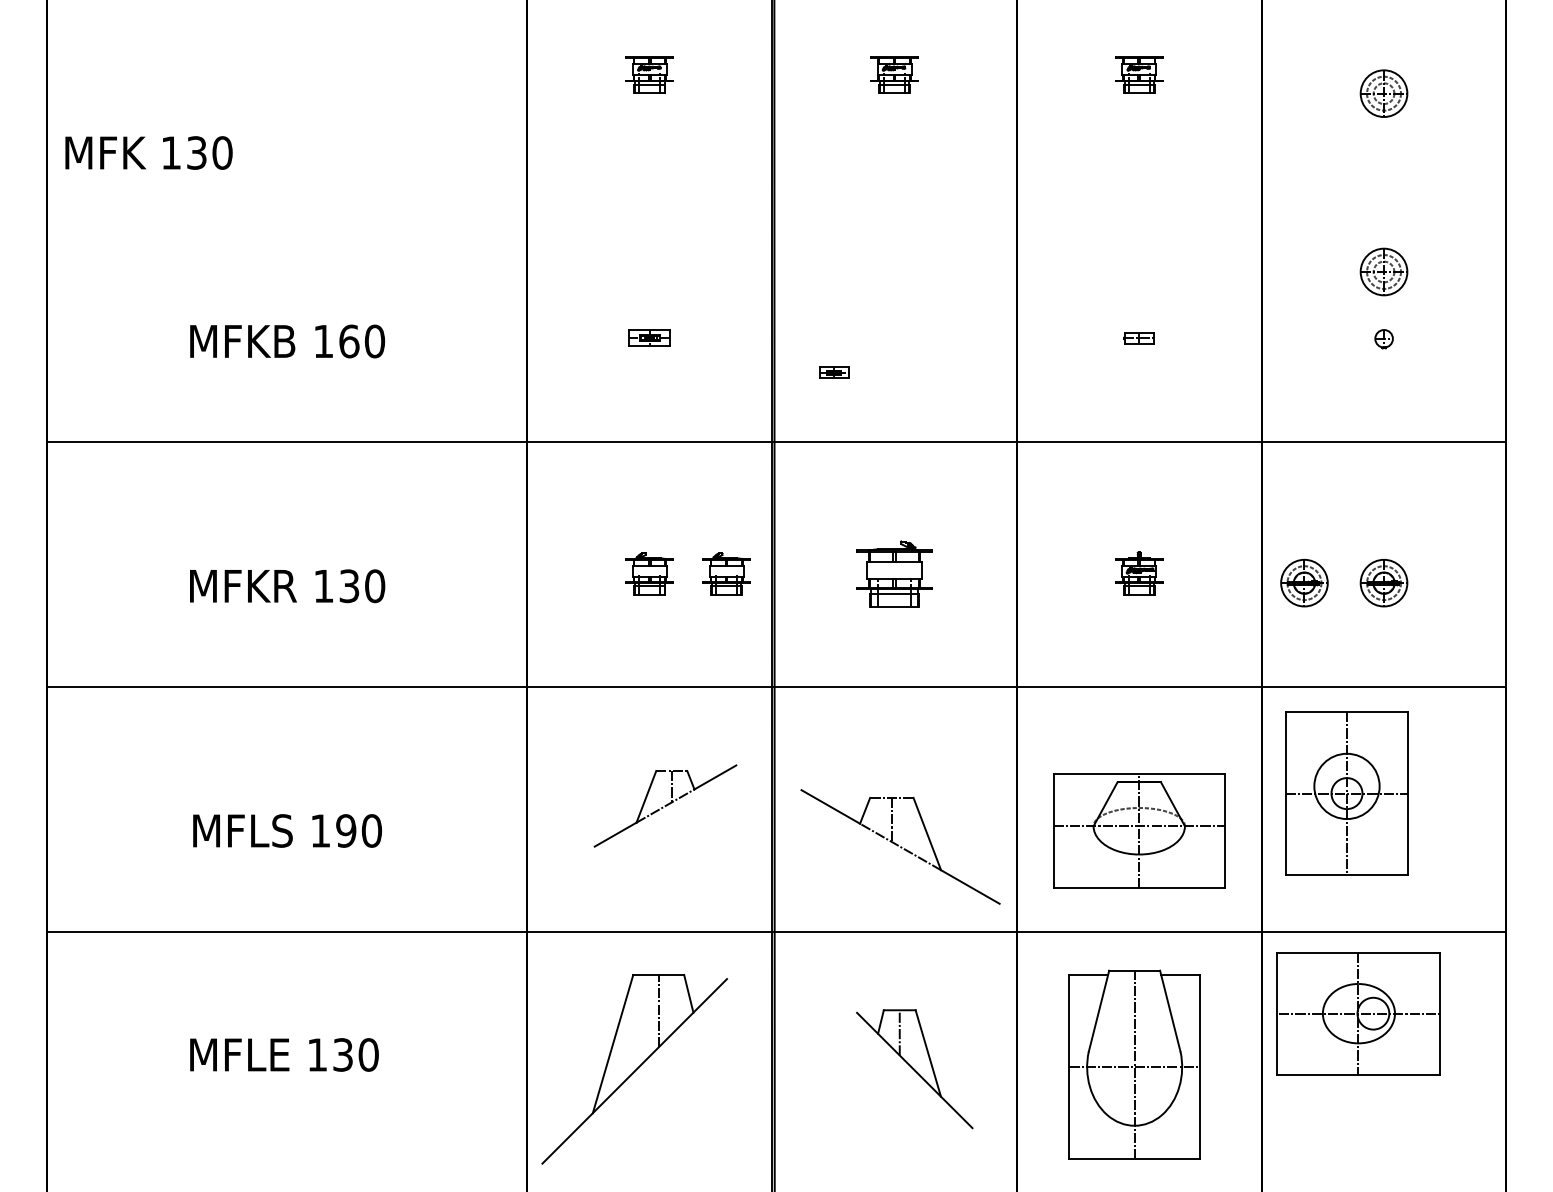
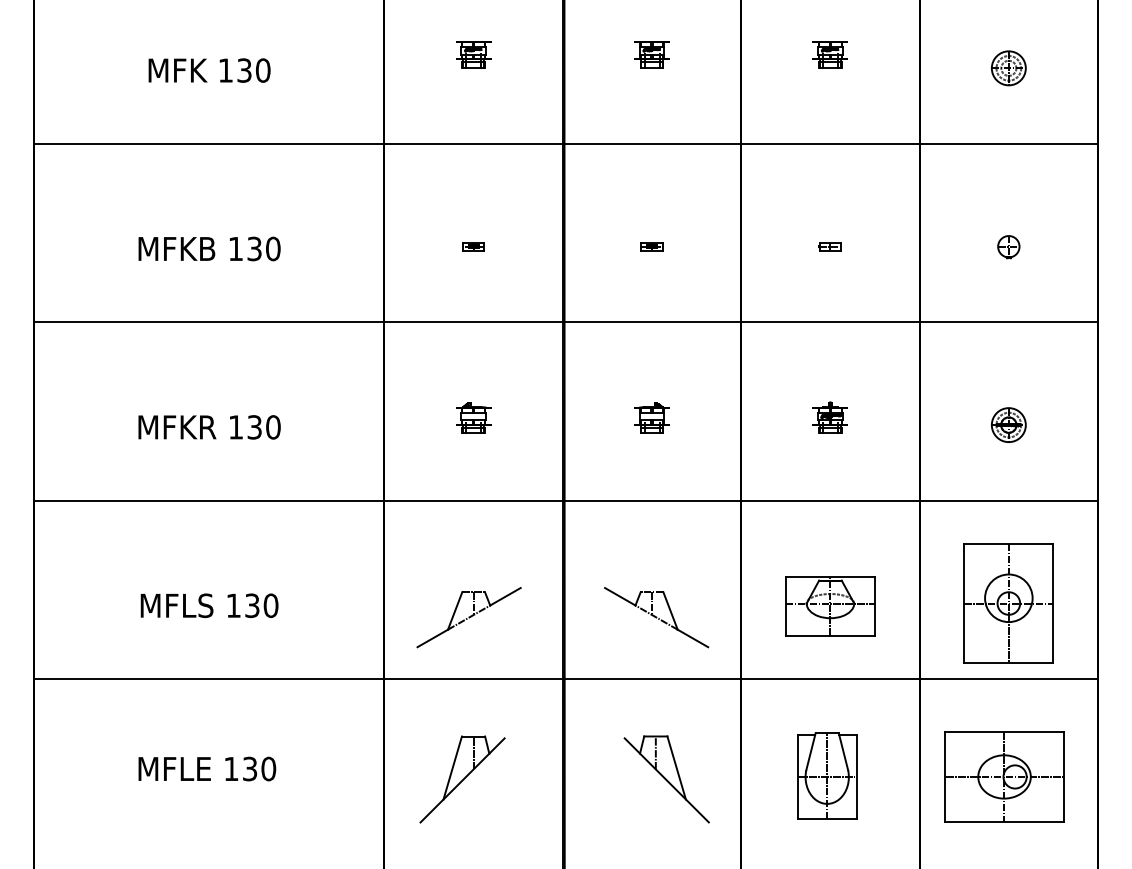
text: (148, 152) -> (209, 70), moved
line: (775, 198) -> (565, 144), added
part: (1383, 272) -> (1008, 198), removed
part: (649, 338) -> (473, 246), size x0.71
part: (1383, 339) -> (1008, 247), size x1.67
text: (349, 340) -> (254, 248), 160 -> 130
part: (833, 372) -> (651, 246), moved
part: (726, 572) -> (529, 417), removed
part: (893, 572) -> (651, 417), size x0.62
part: (1303, 582) -> (950, 424), removed
part: (1346, 793) -> (1008, 603), moved
part: (664, 805) -> (468, 617), moved
text: (346, 830) -> (252, 605), 190 -> 130
part: (1139, 831) -> (830, 606), size x0.71
part: (900, 847) -> (656, 617), size x0.71
part: (1358, 1013) -> (1004, 776), moved
part: (1135, 1063) -> (827, 775), size x0.62
part: (634, 1069) -> (462, 779), size x0.62

